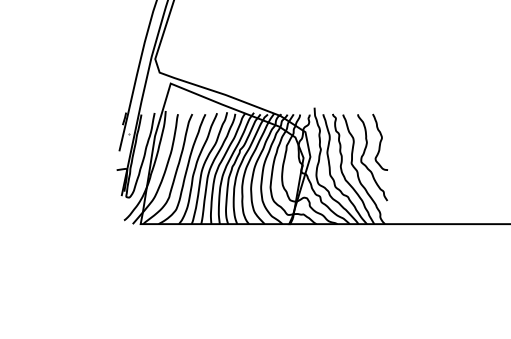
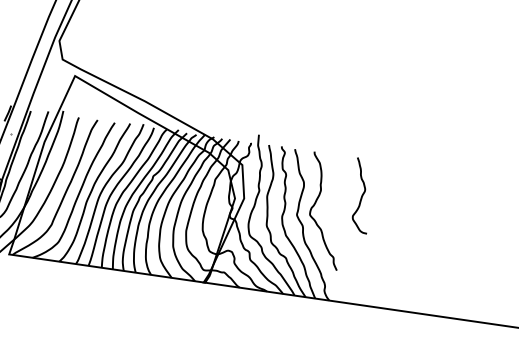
curve: (379, 141) -> (361, 194), moved

